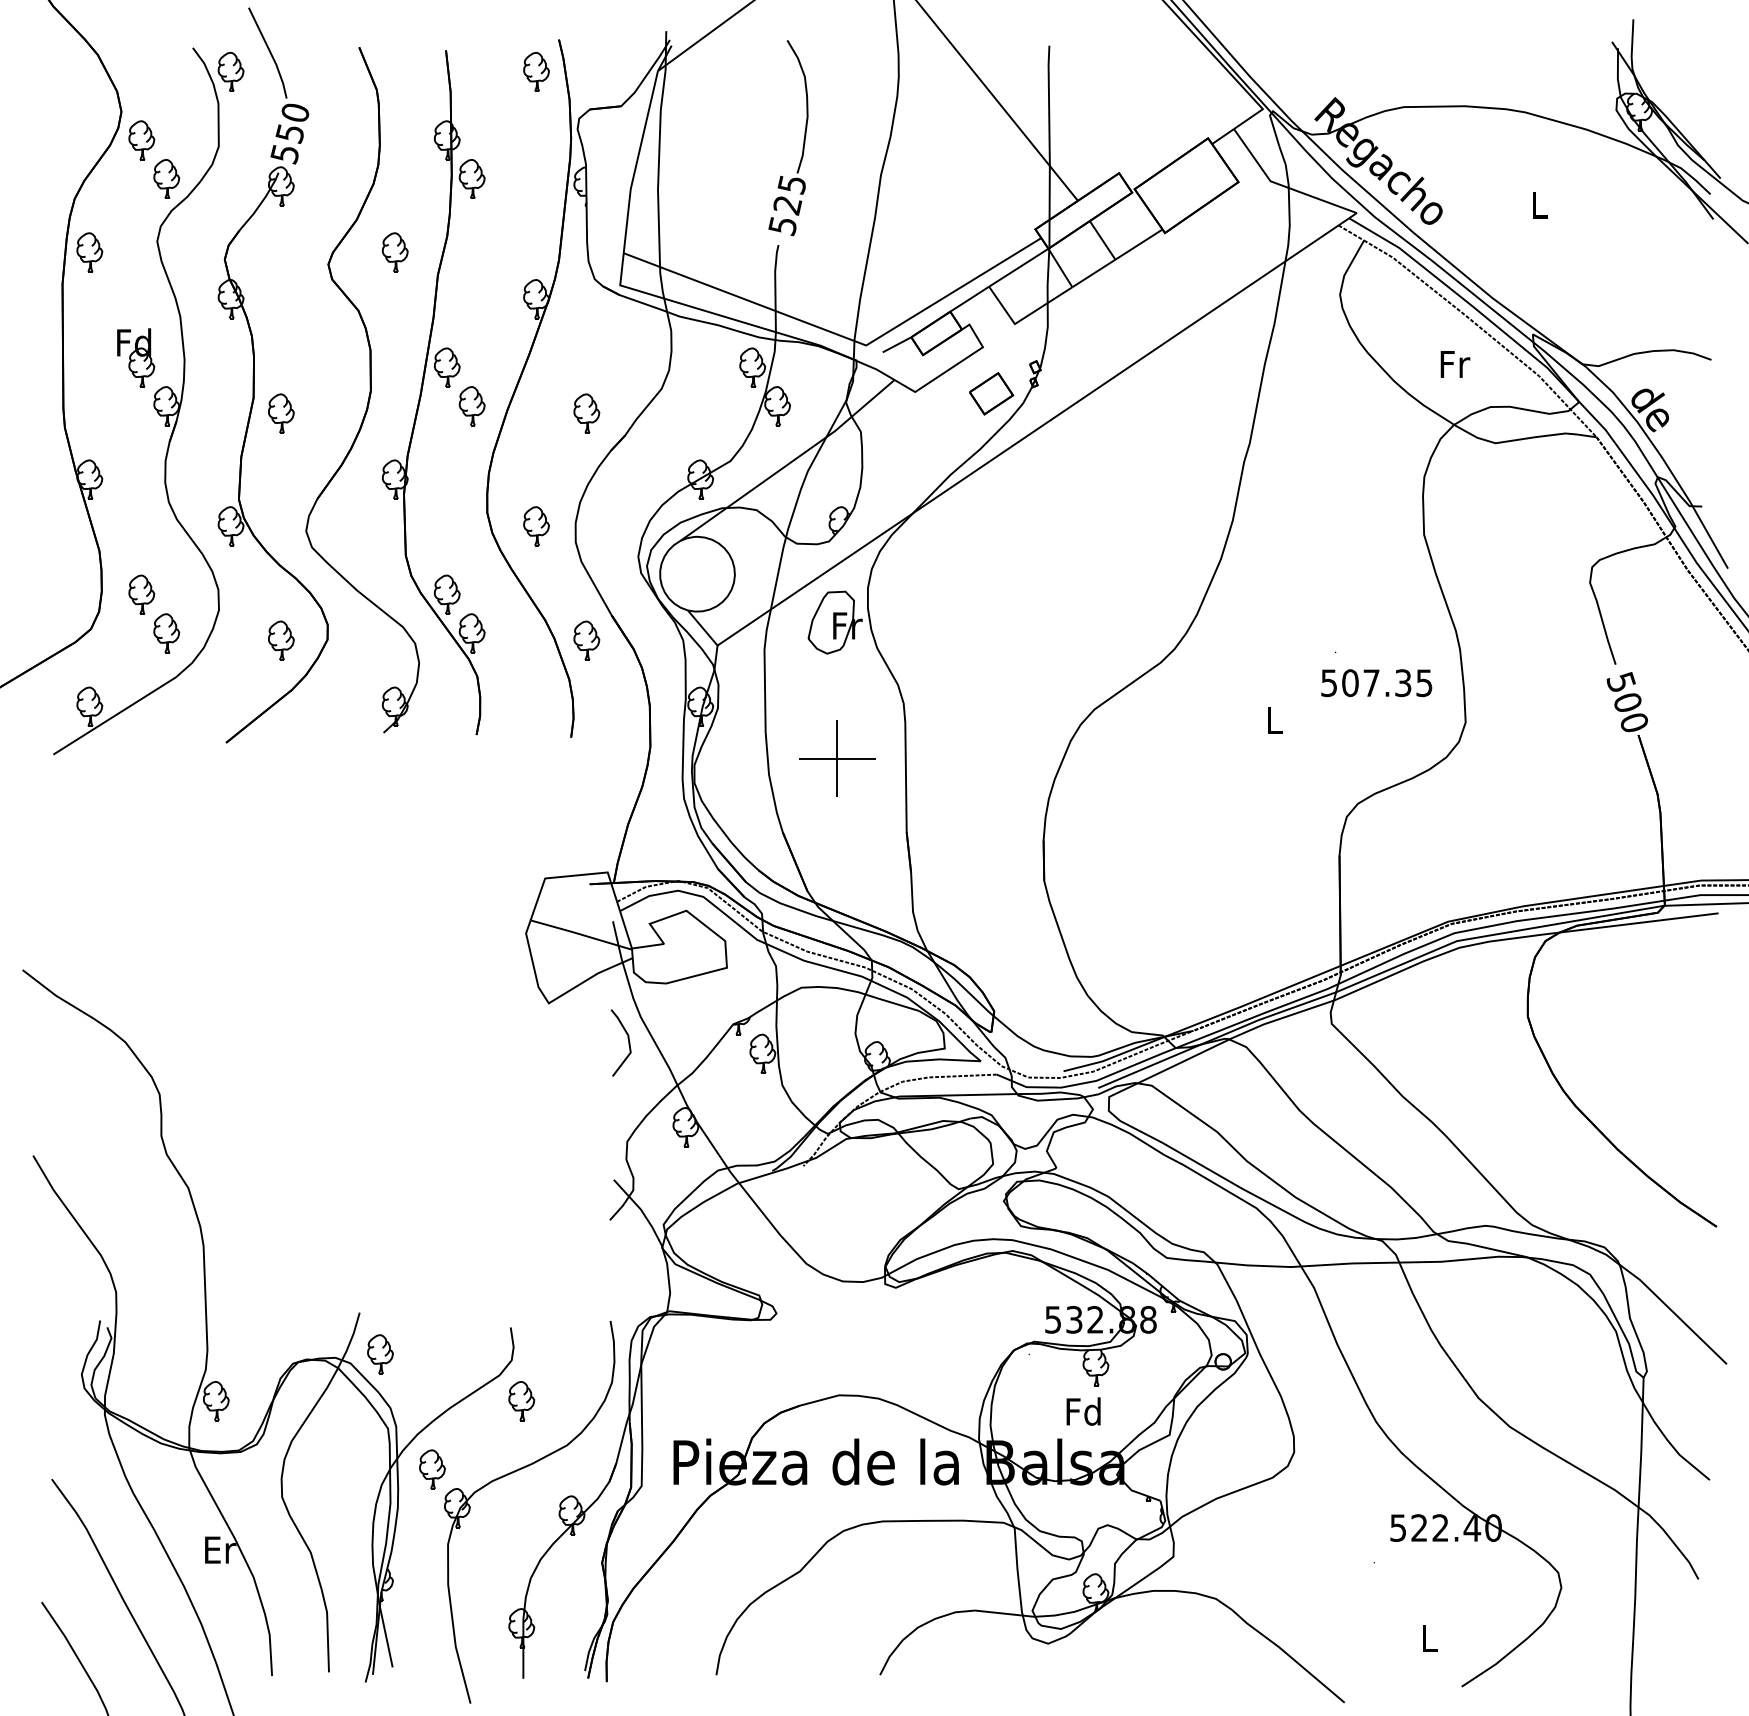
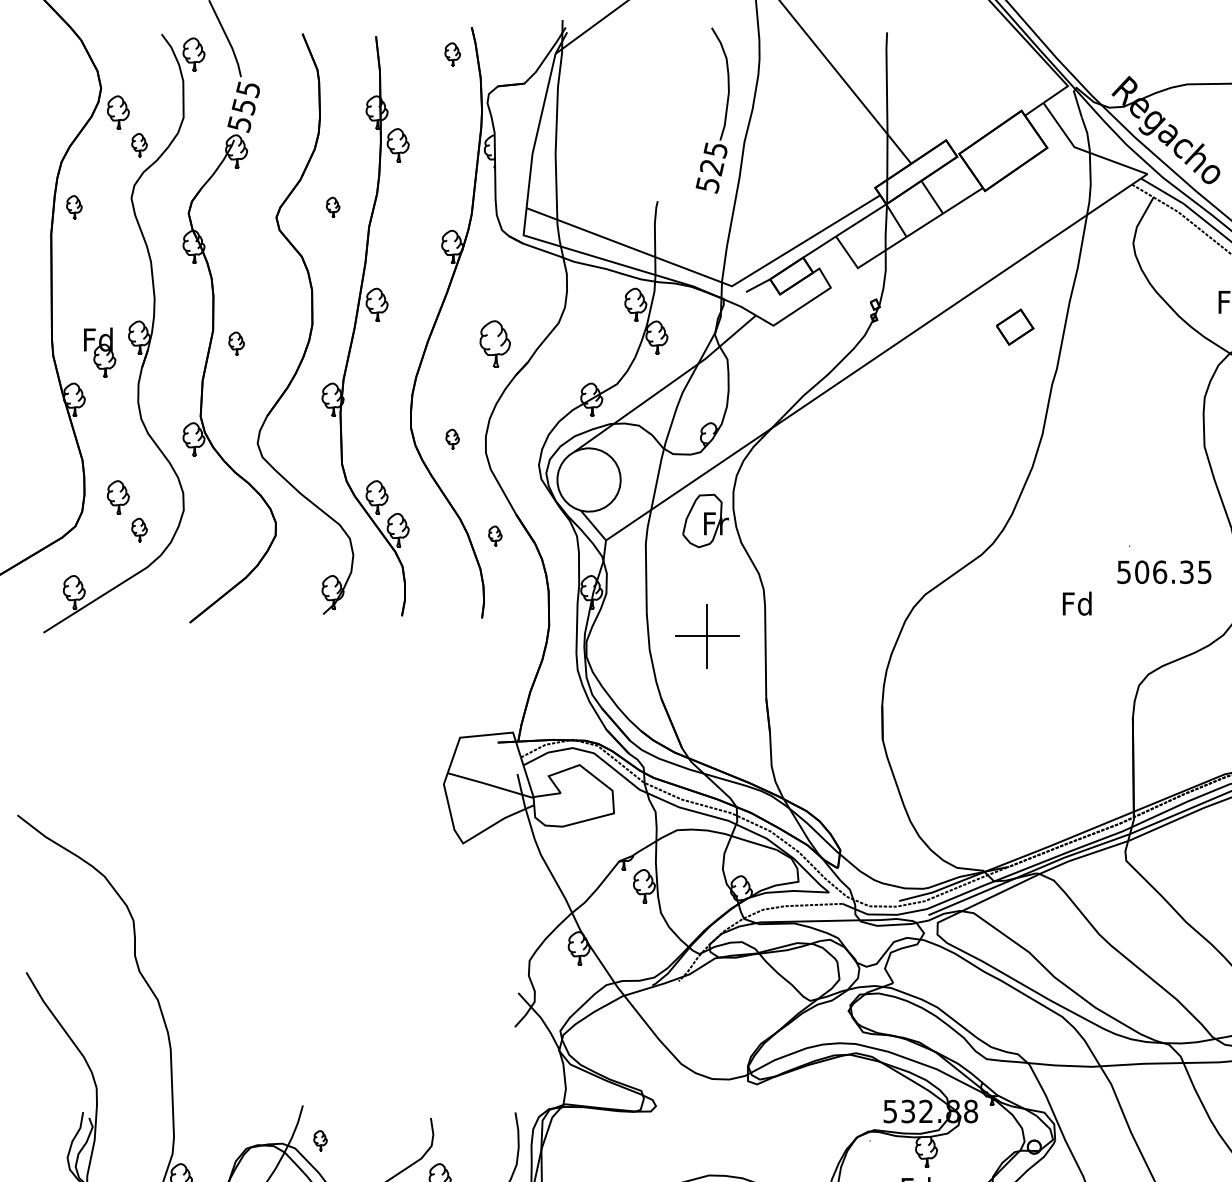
part: (536, 71) -> (452, 54), size x0.7
text: (294, 113) -> (247, 89), 550 -> 555
part: (803, 139) -> (725, 111), moved
part: (166, 178) -> (139, 144), size x0.7
part: (89, 252) -> (74, 207), size x0.7
part: (395, 252) -> (333, 207), size x0.6
part: (136, 357) -> (100, 352), moved
part: (991, 393) -> (1015, 326), moved
part: (471, 406) -> (397, 337), removed
part: (281, 413) -> (236, 343), size x0.7
part: (586, 413) -> (495, 343), size x1.4
part: (536, 526) -> (452, 439), size x0.6
part: (166, 633) -> (139, 530), size x0.7
part: (281, 640) -> (236, 536), removed
part: (586, 640) -> (495, 536), size x0.6
text: (1371, 683) -> (1159, 572), 507.35 -> 506.35
text: (1273, 720) -> (1076, 603), L -> Fd
line: (628, 1042) -> (530, 876), removed
part: (380, 1354) -> (320, 1140), size x0.6

